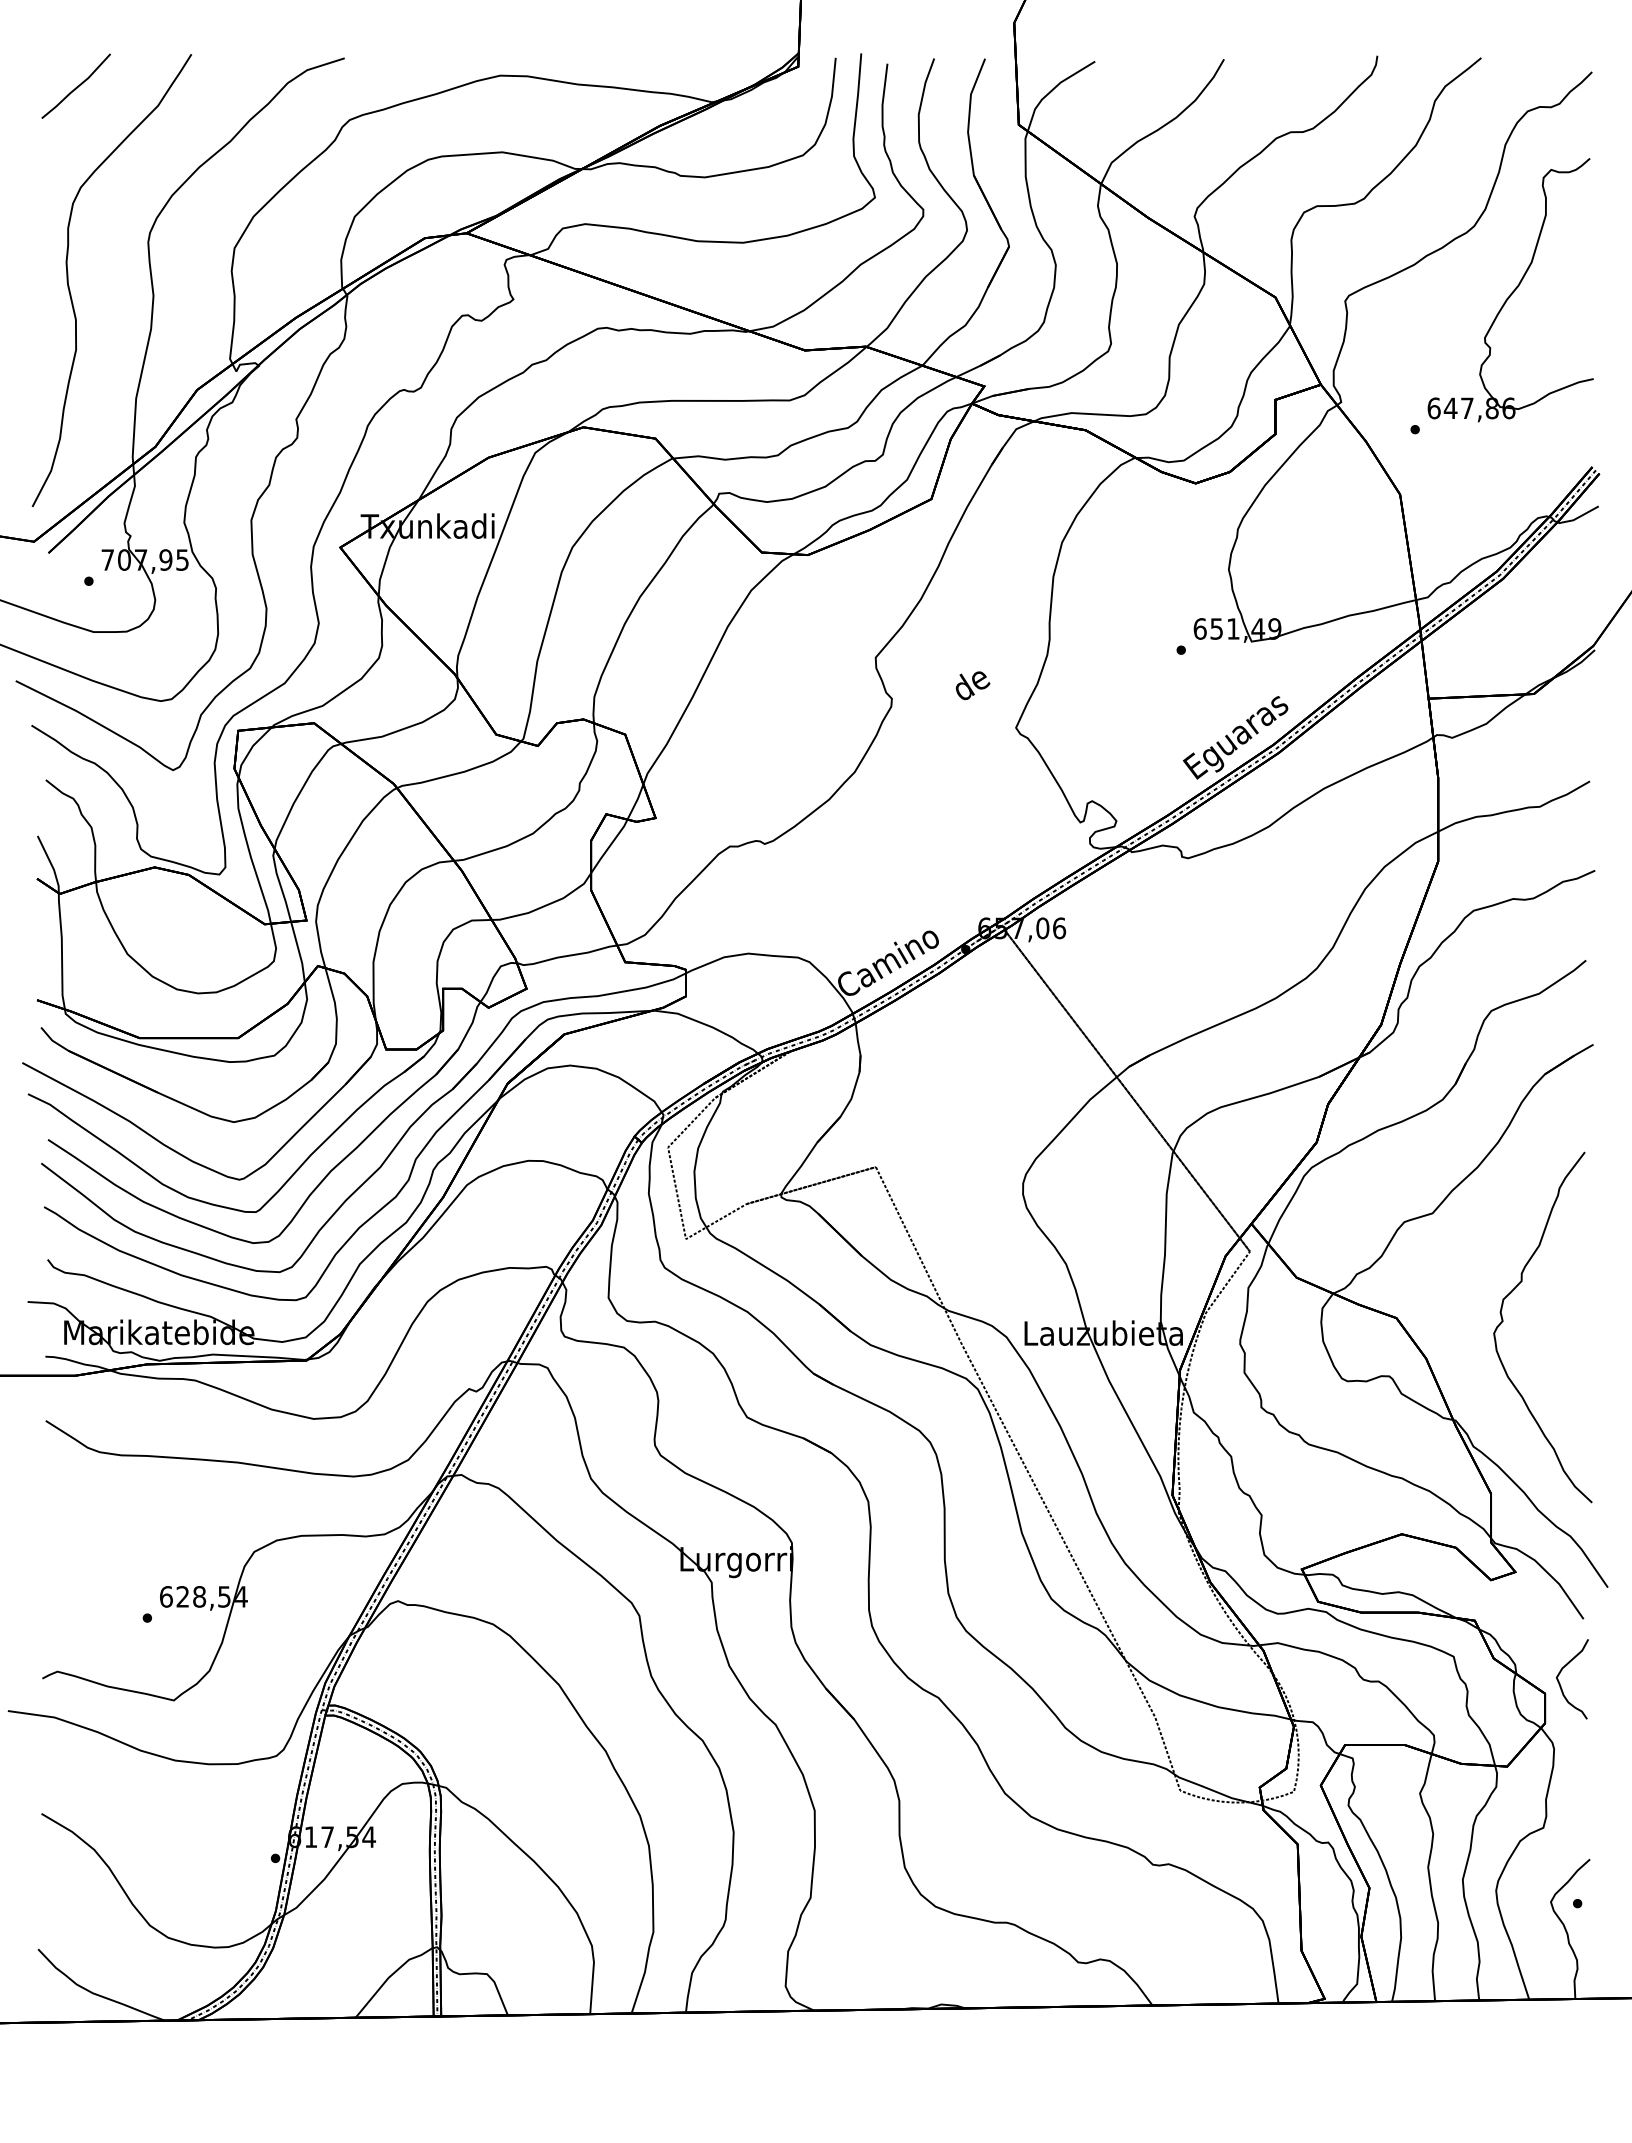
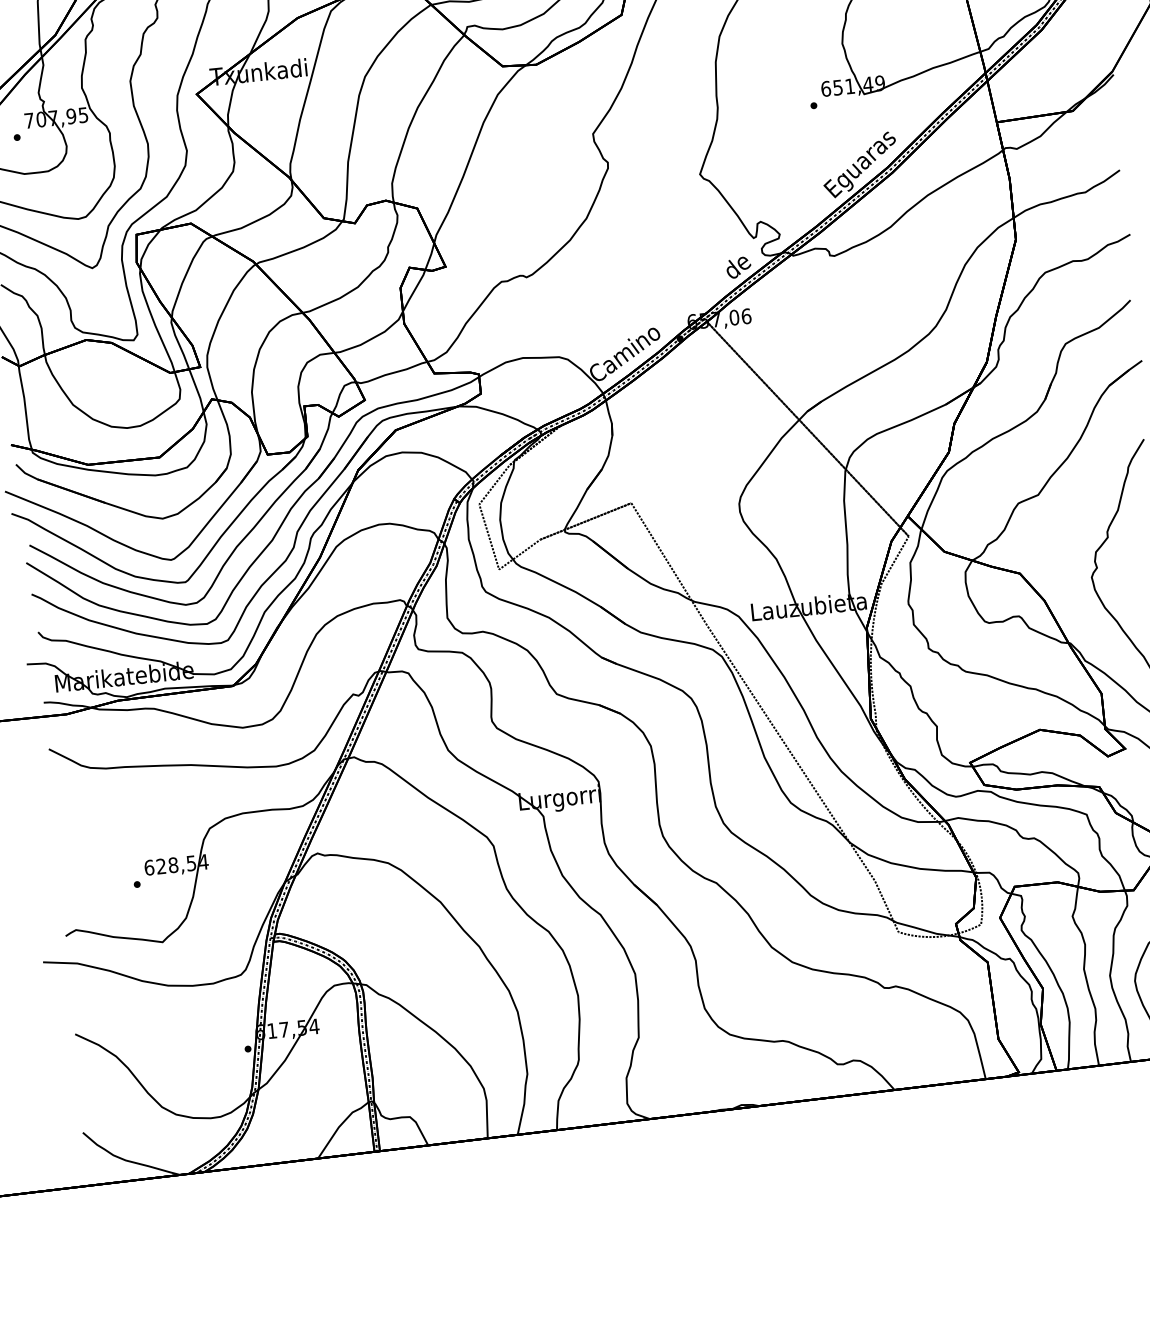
text: (972, 685) -> (738, 267), moved

